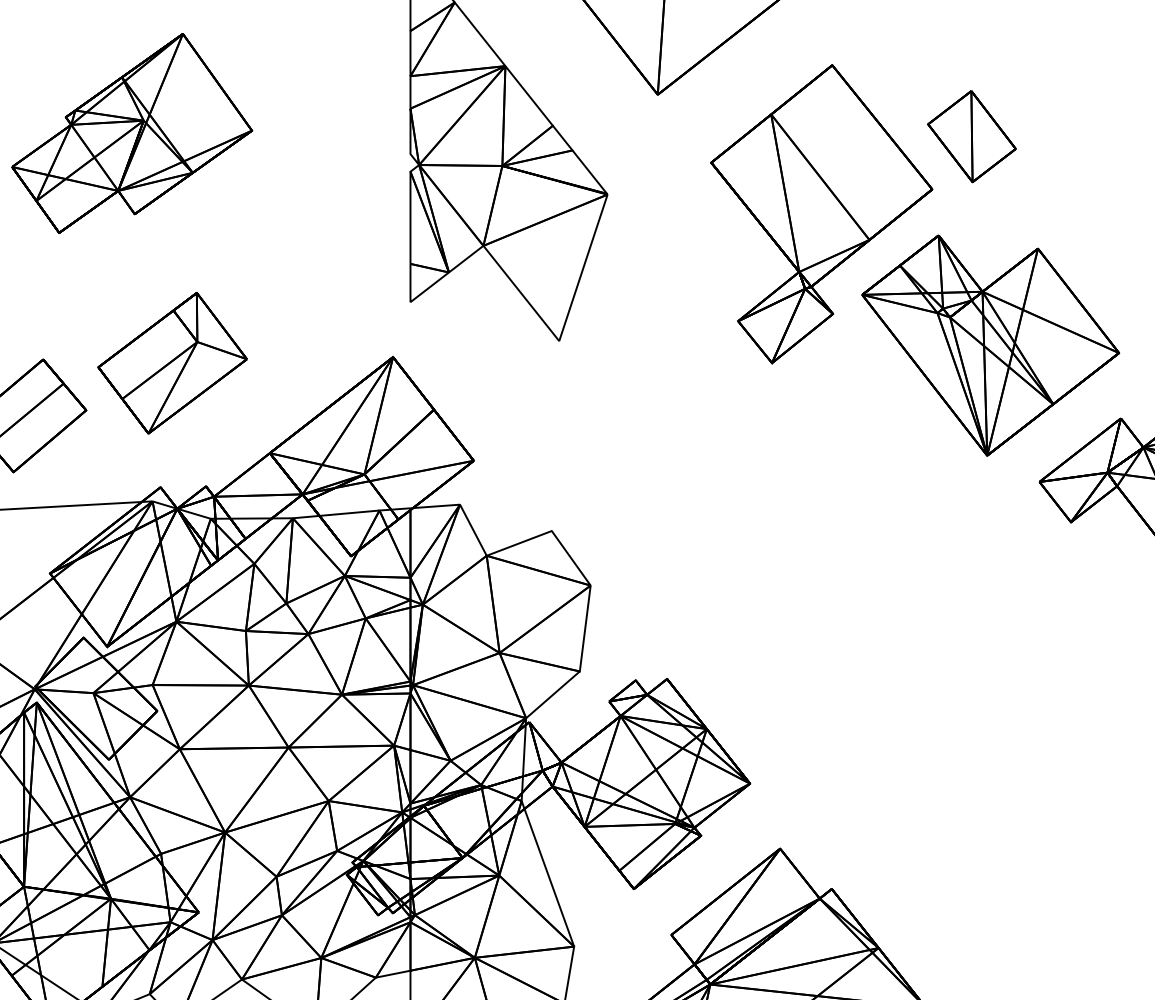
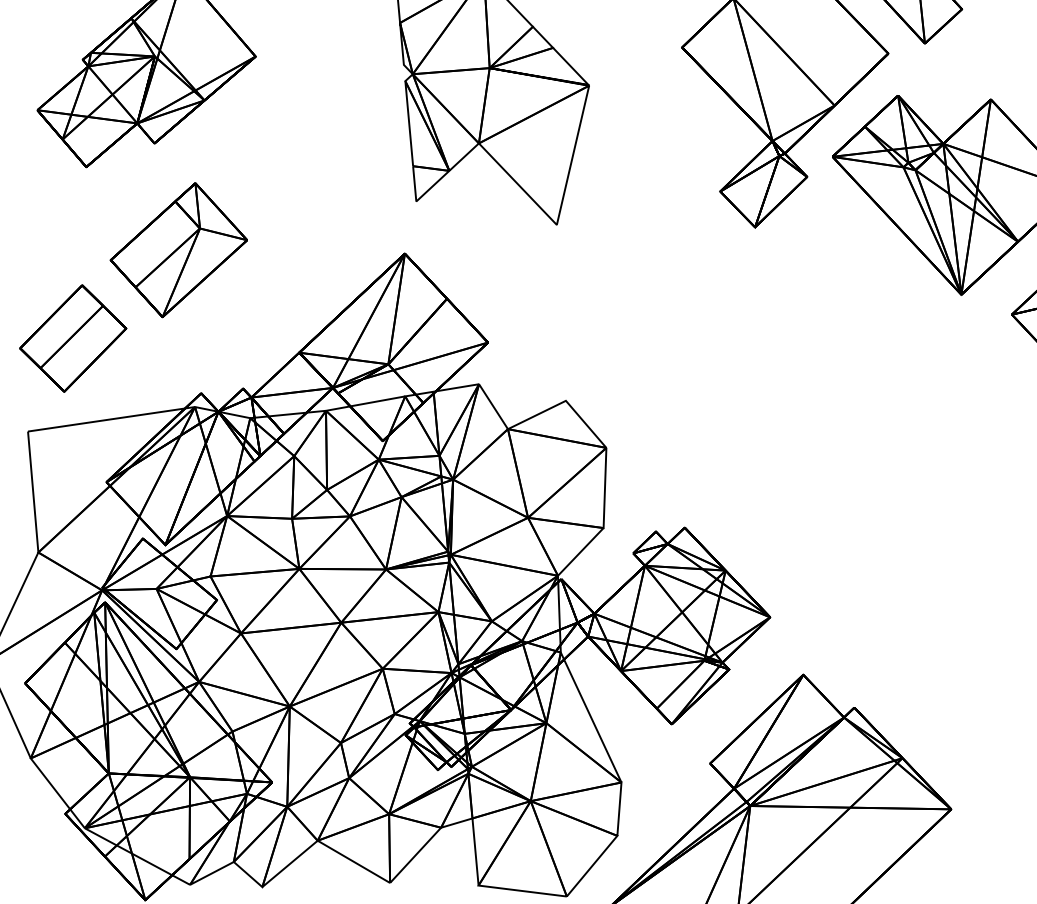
part: (172, 363) -> (178, 250), moved

